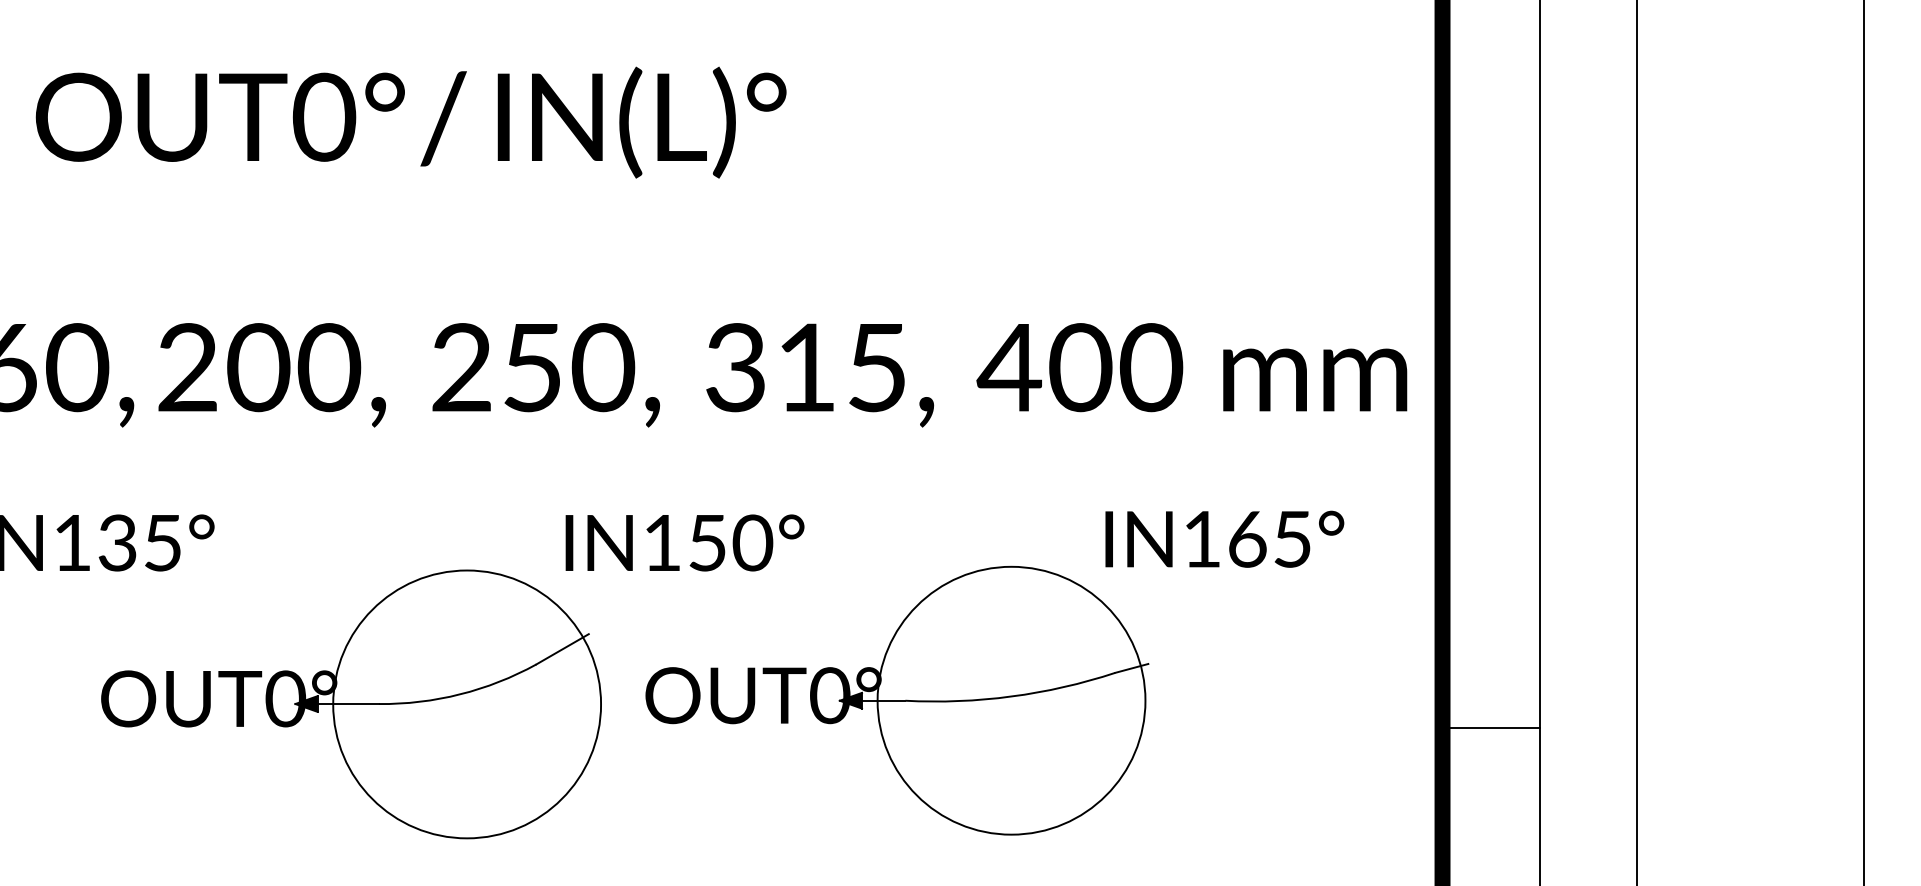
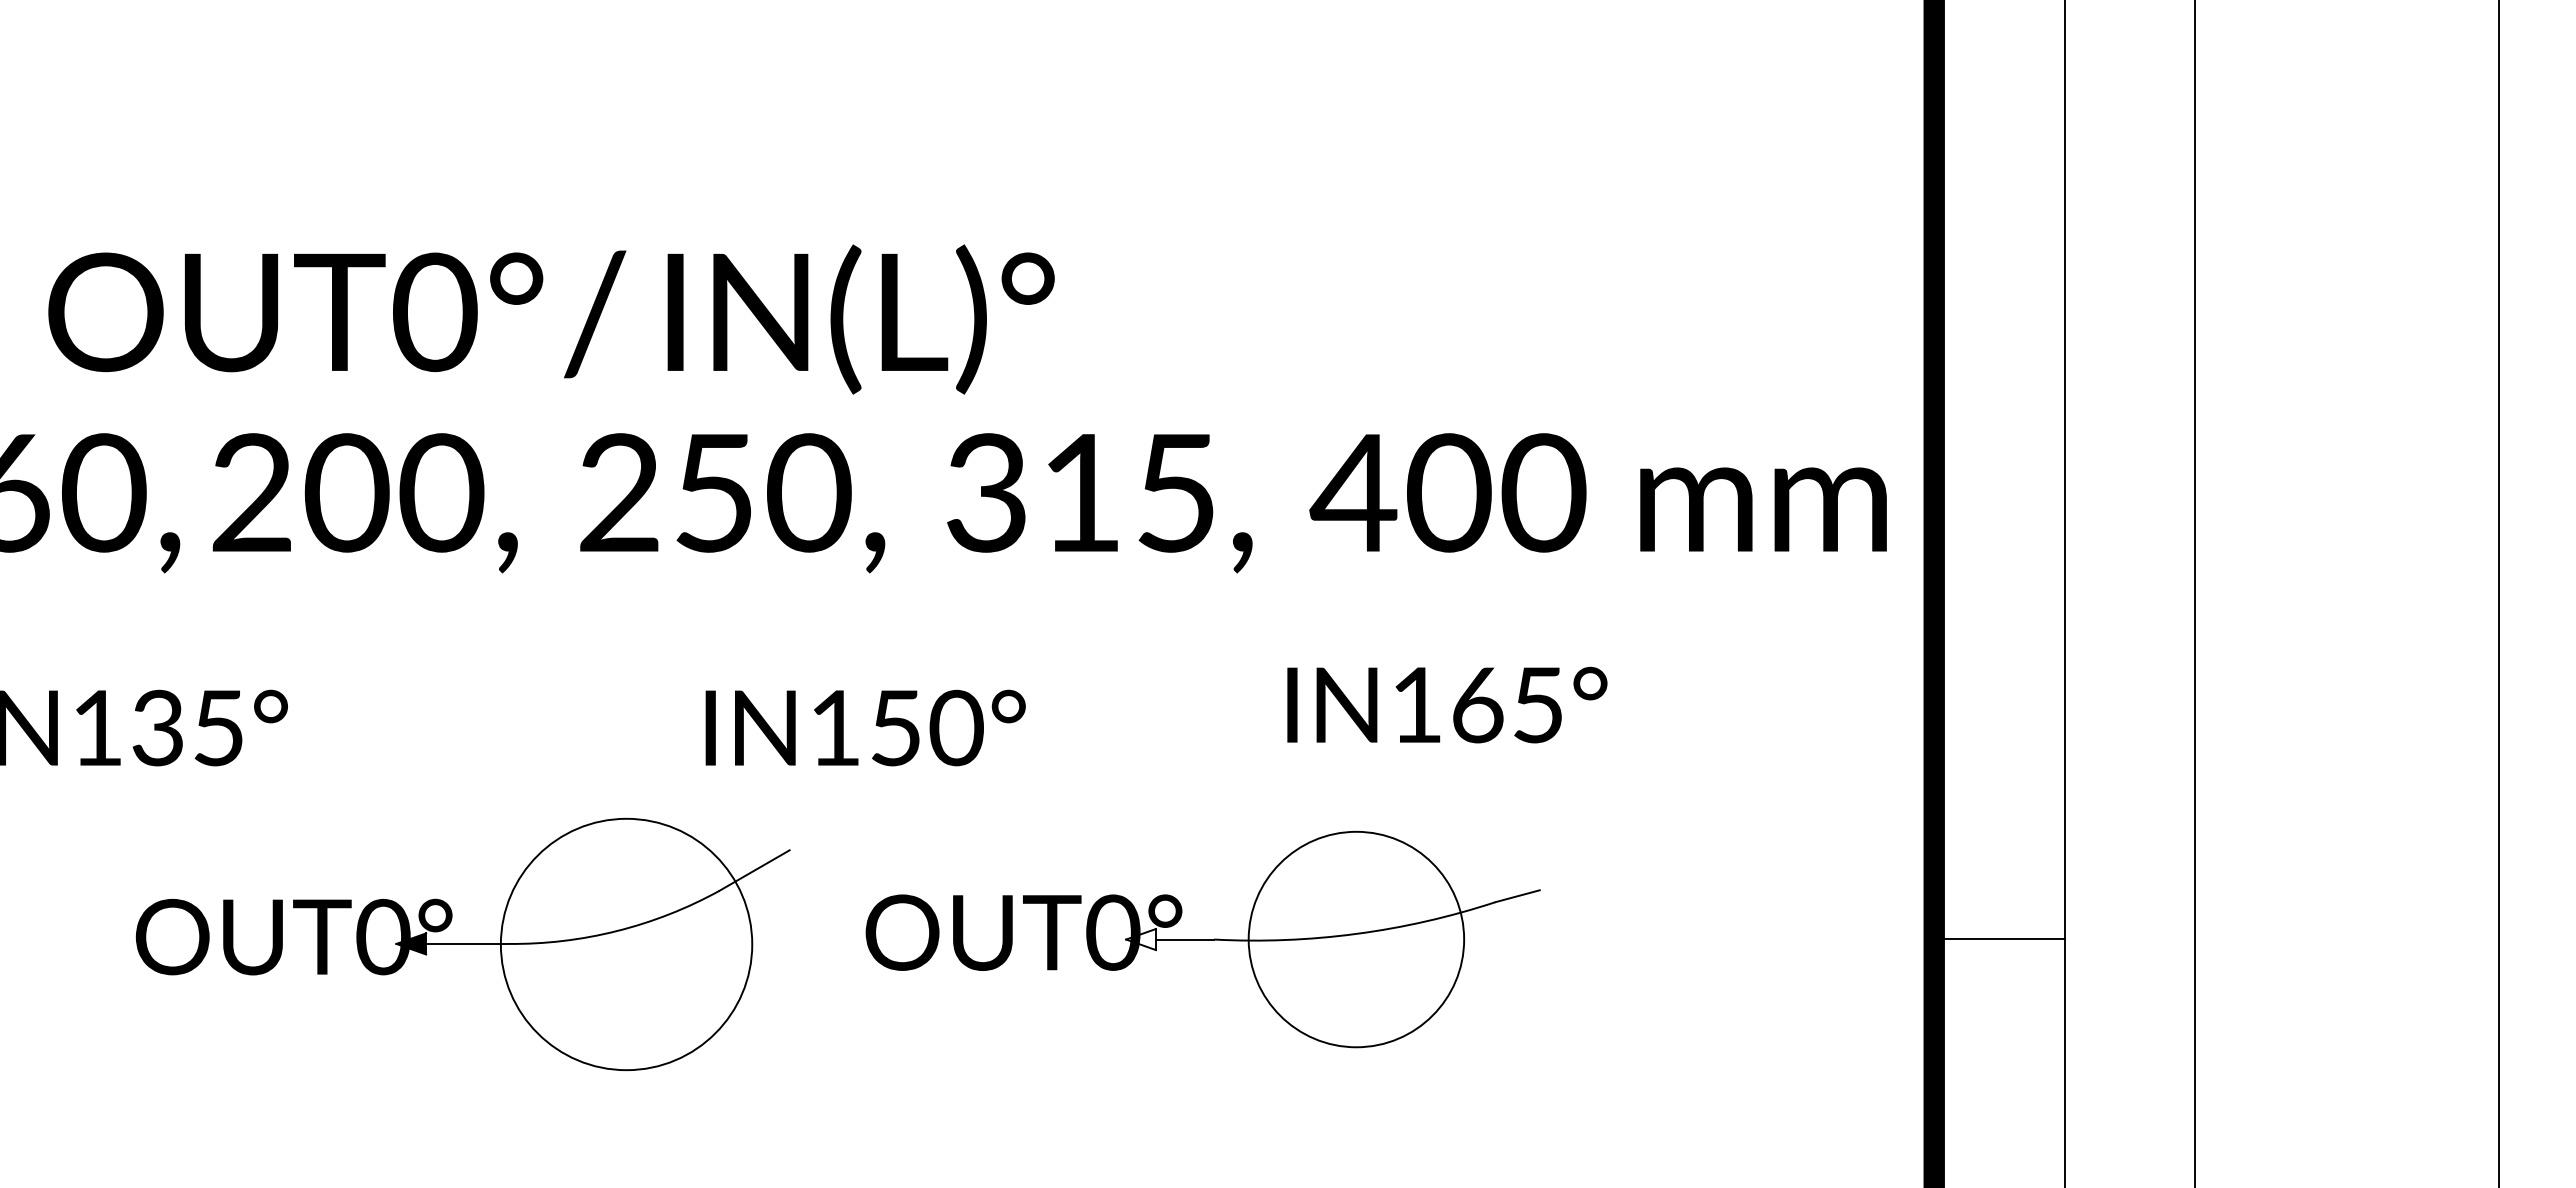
text: (411, 122) -> (551, 319), moved
text: (1224, 538) -> (1447, 704), moved
text: (684, 542) -> (865, 727), moved
fill: (850, 700) -> (1140, 939), removed
circle: (1010, 700) -> (1355, 939), size x0.6
circle: (467, 704) -> (626, 944), size x0.7
line: (1491, 728) -> (1999, 938), moved

